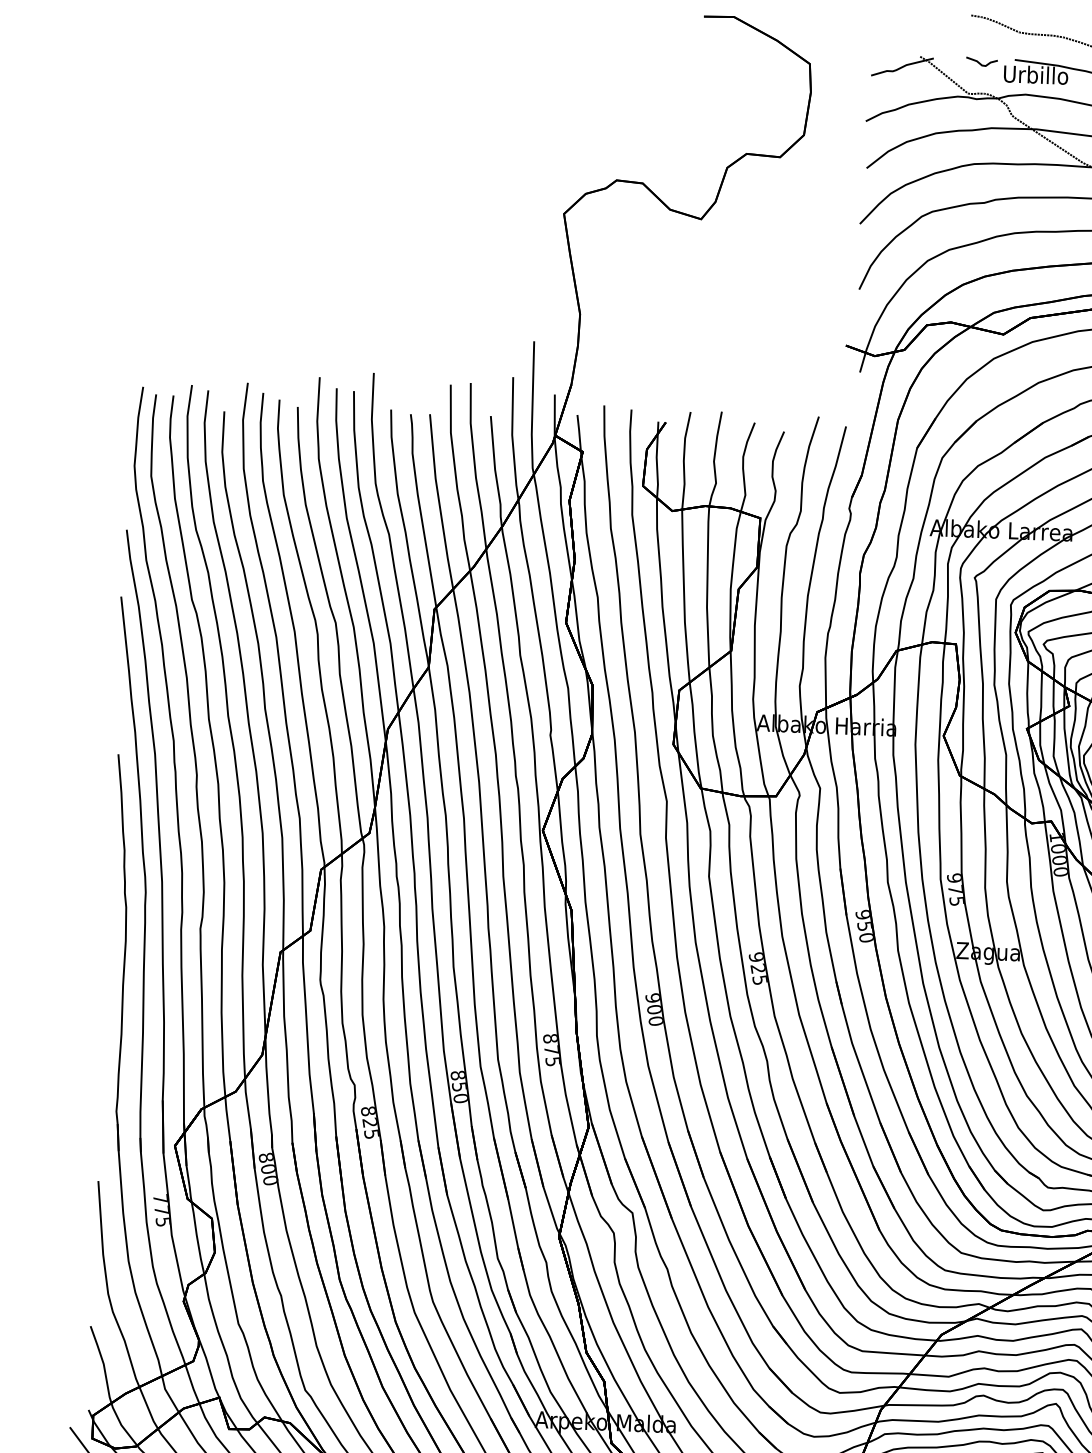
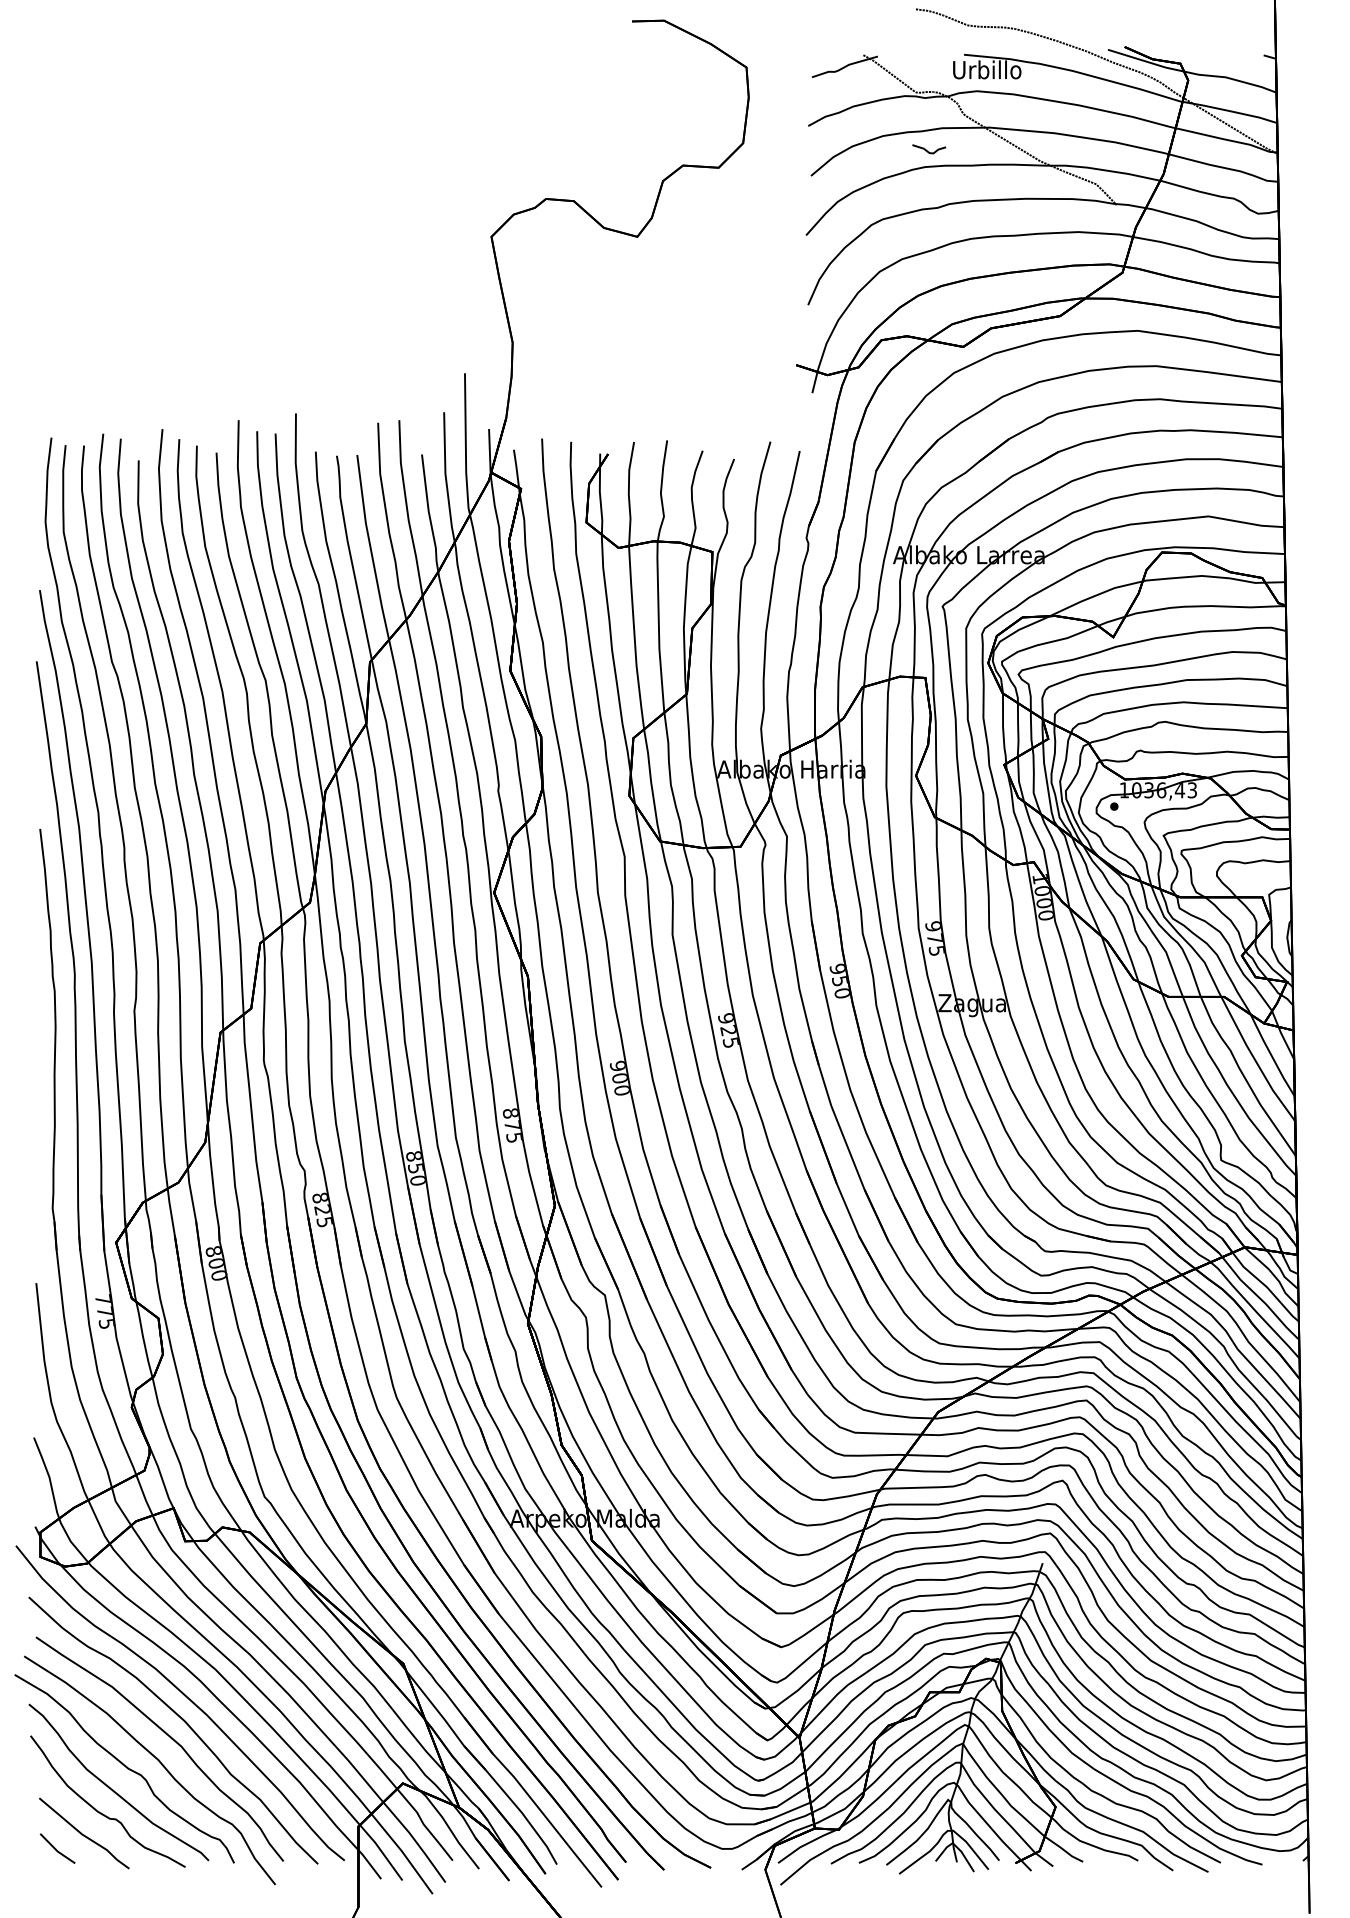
curve: (982, 64) -> (929, 151), moved

